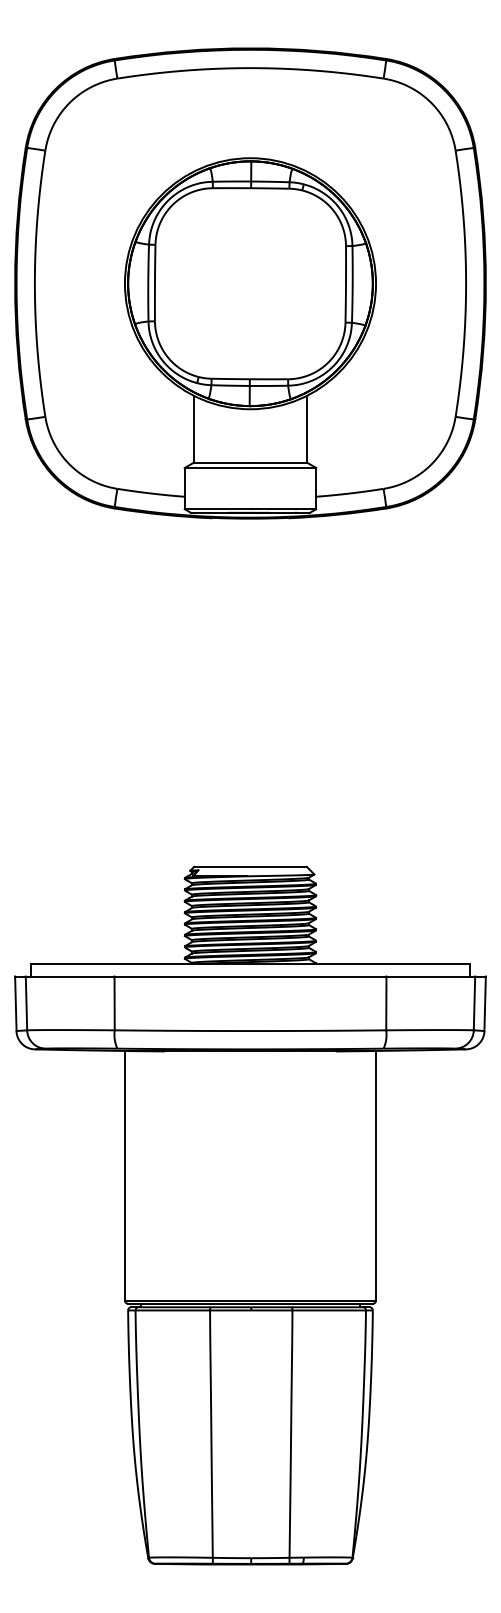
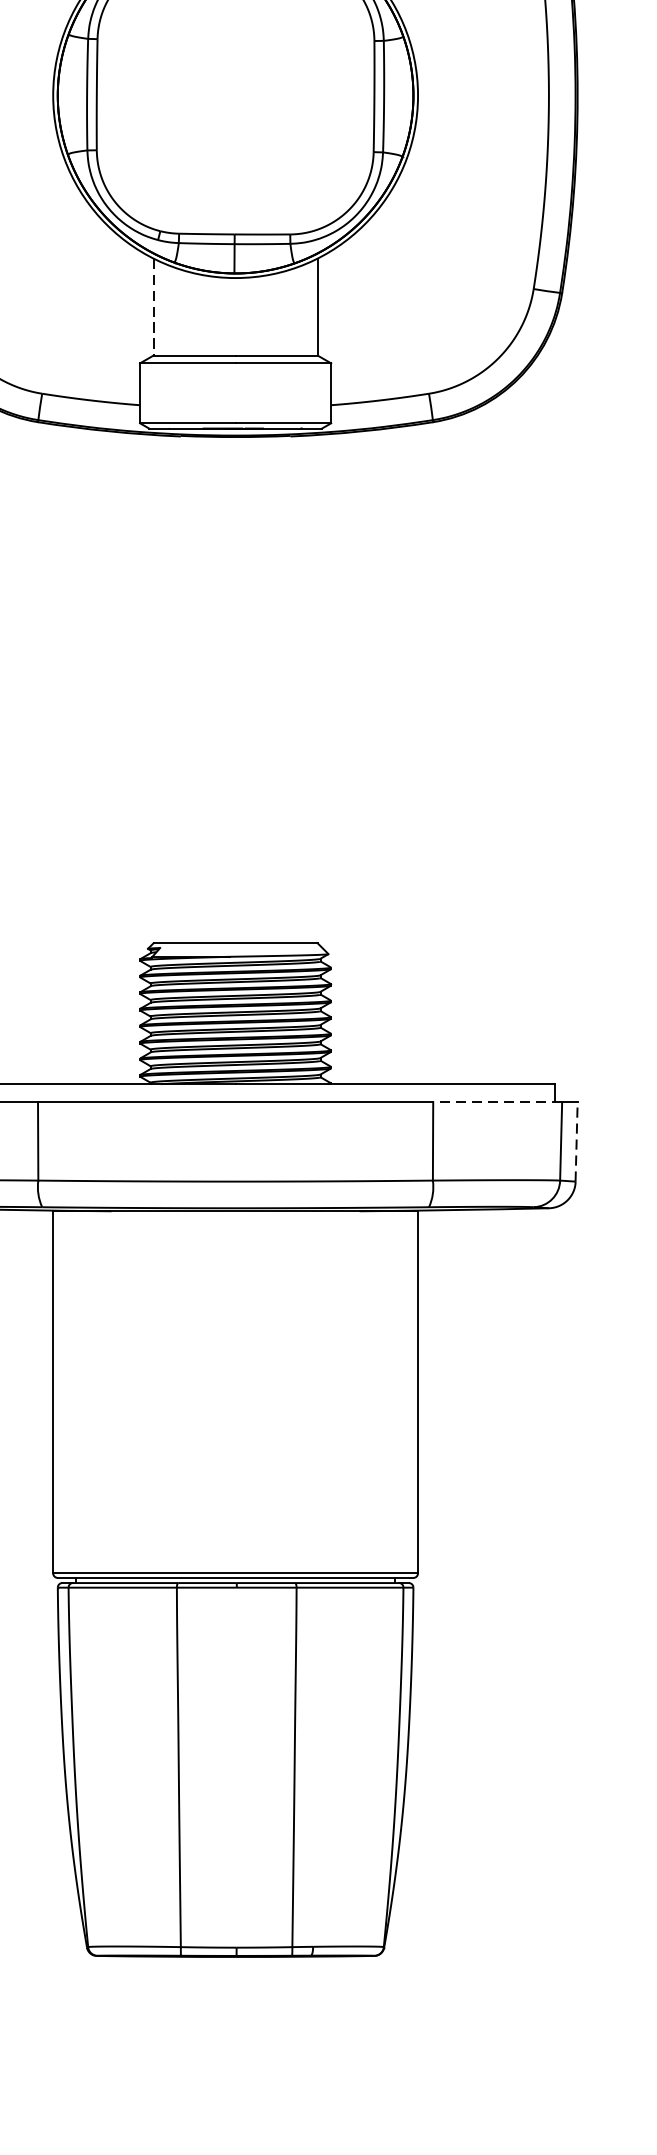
line: (194, 429) -> (154, 307), solid -> dashed
line: (430, 976) -> (497, 1102), solid -> dashed
line: (485, 1003) -> (577, 1141), solid -> dashed

